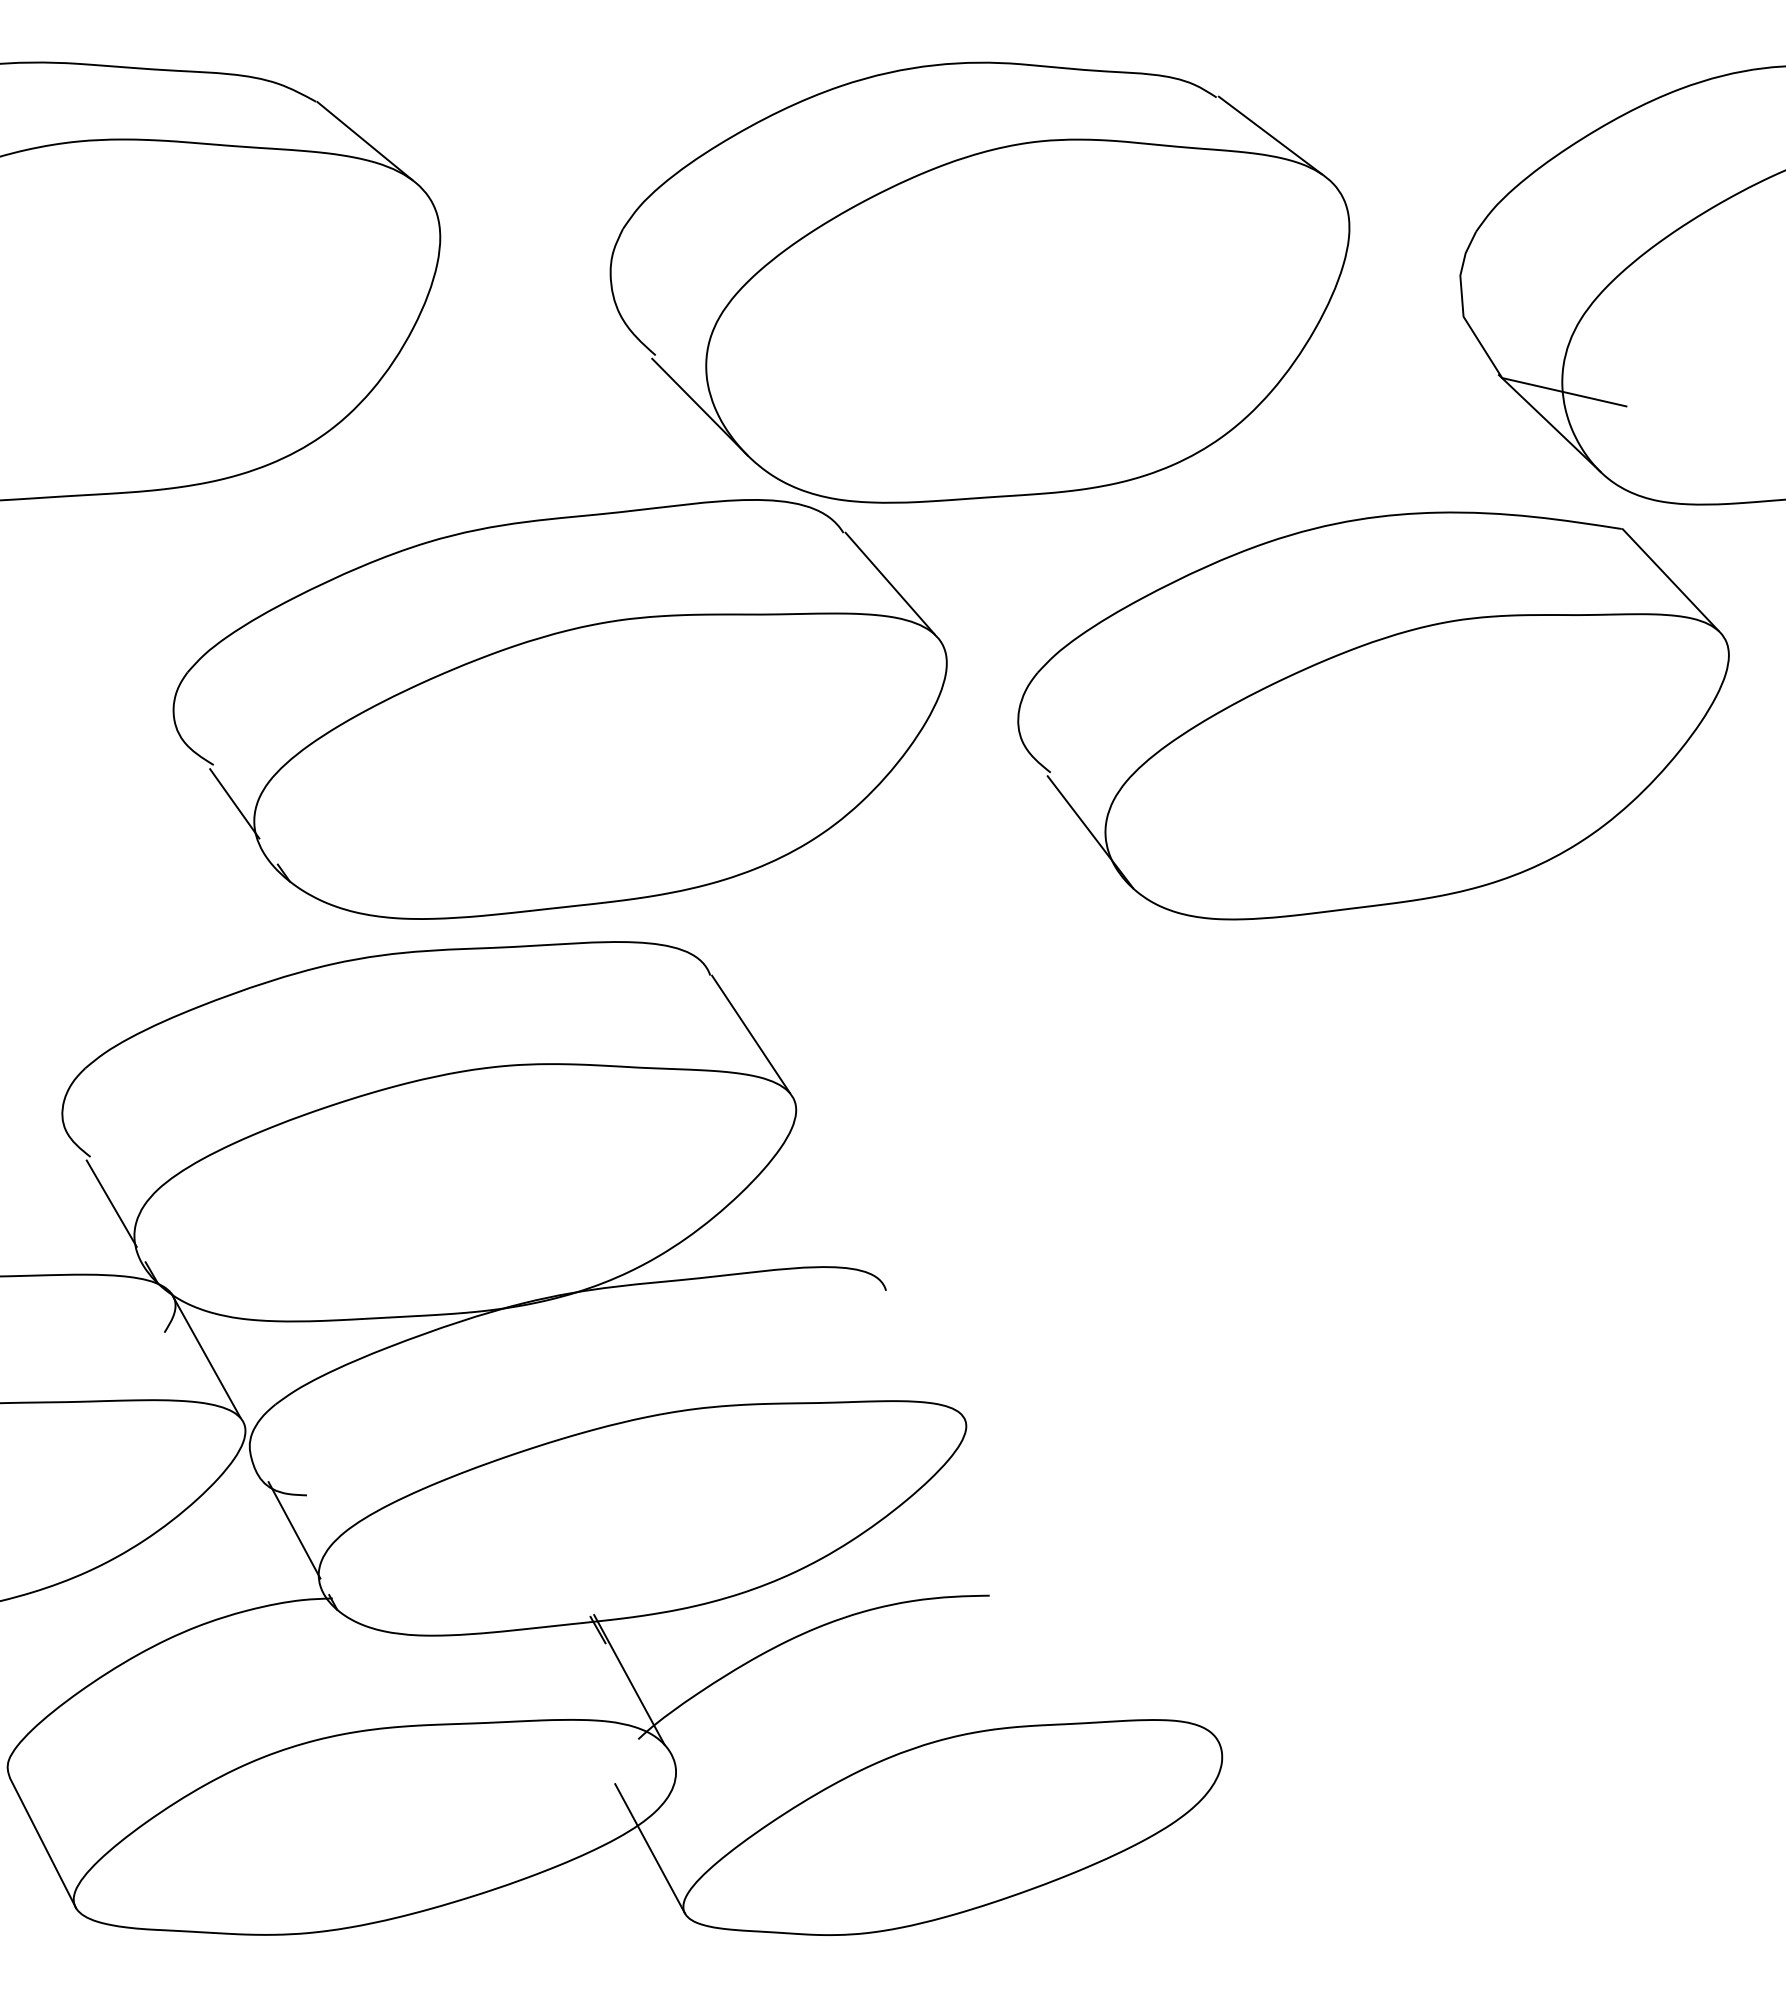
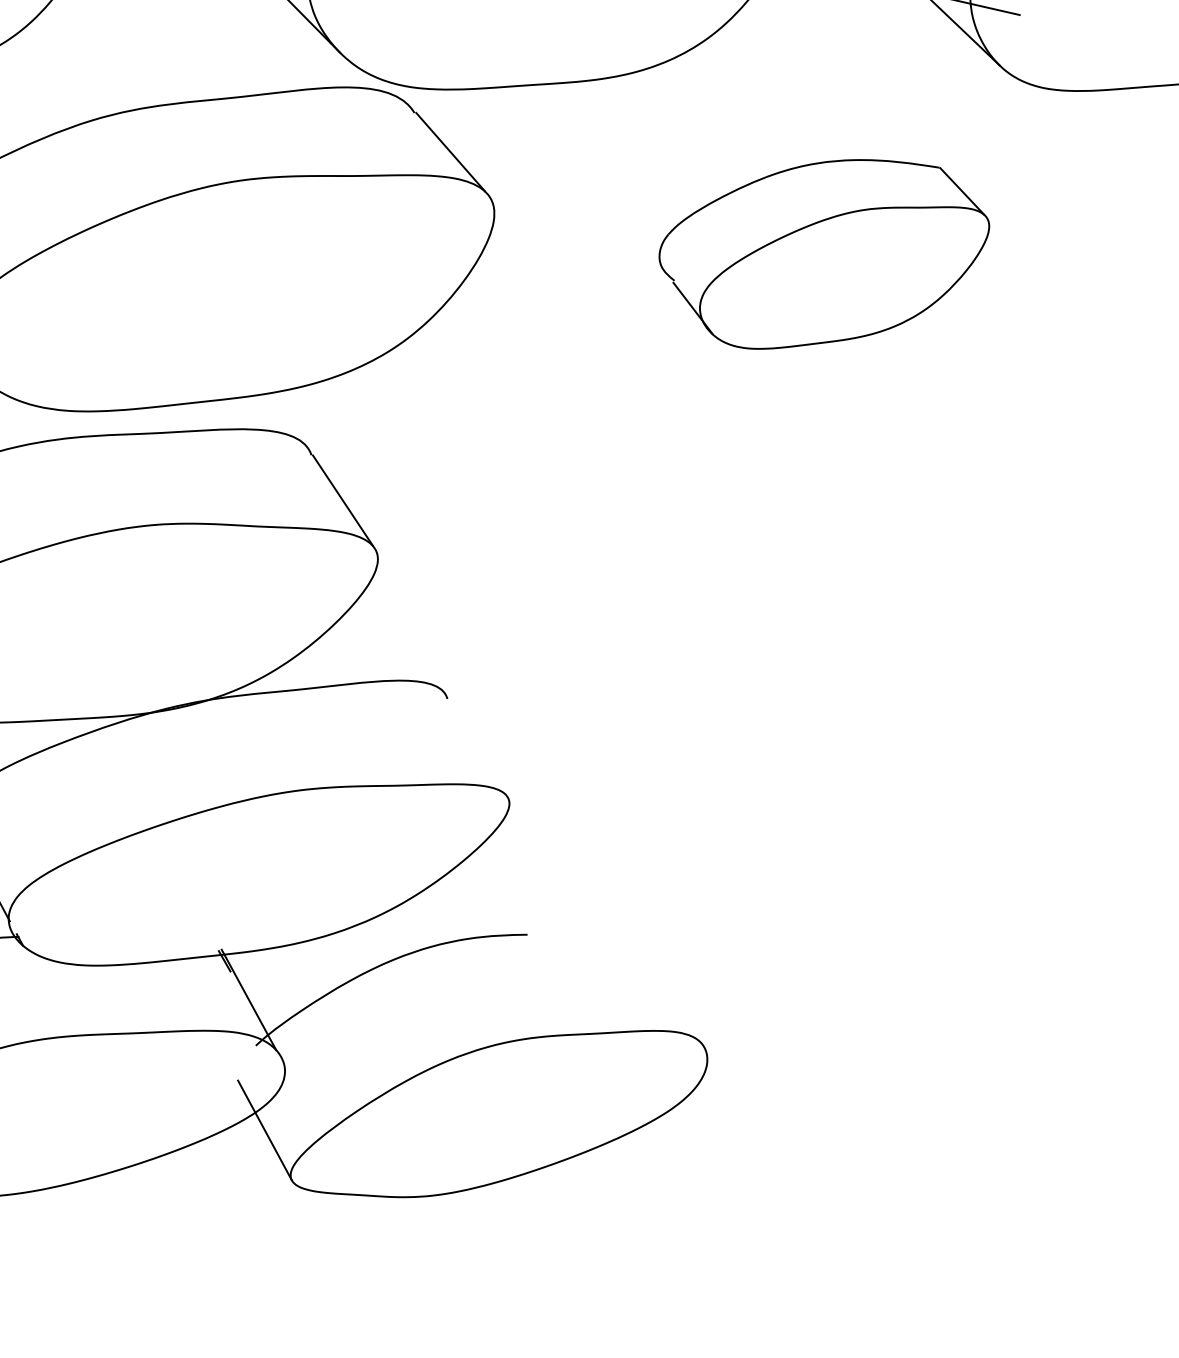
part: (1373, 715) -> (824, 254), size x0.6

